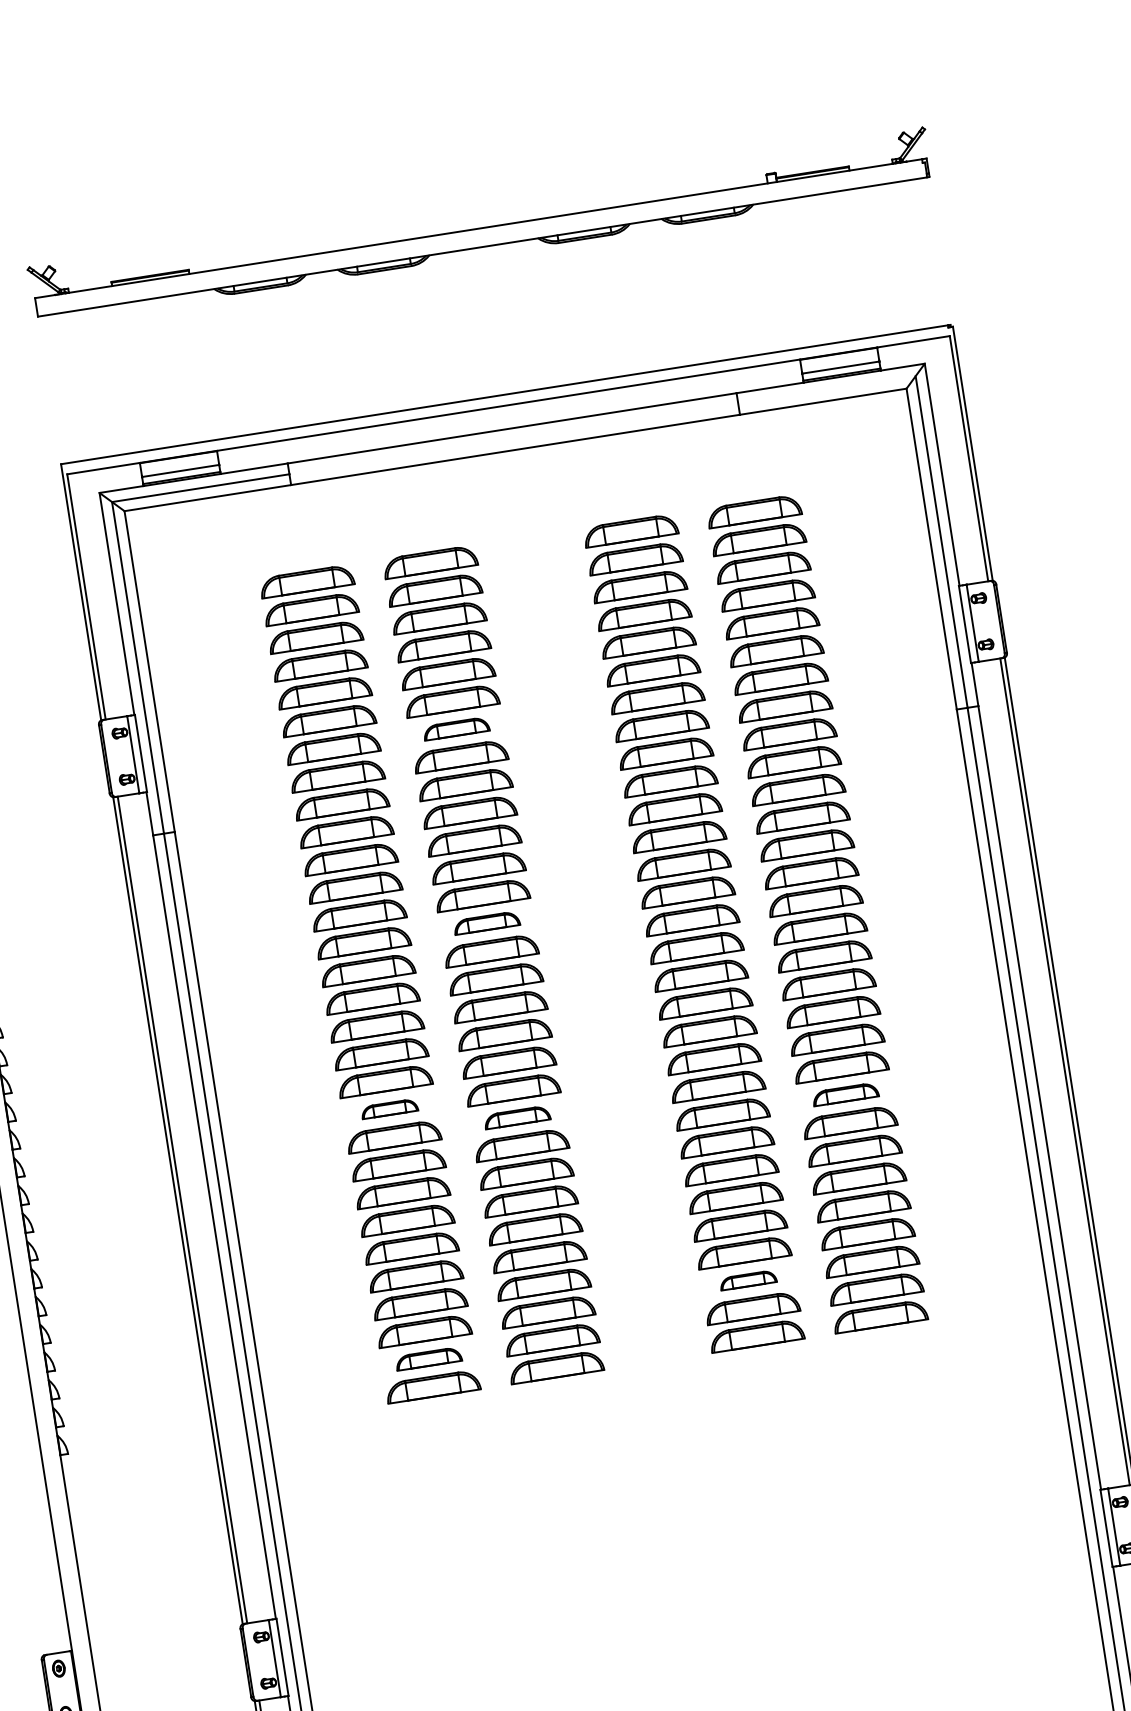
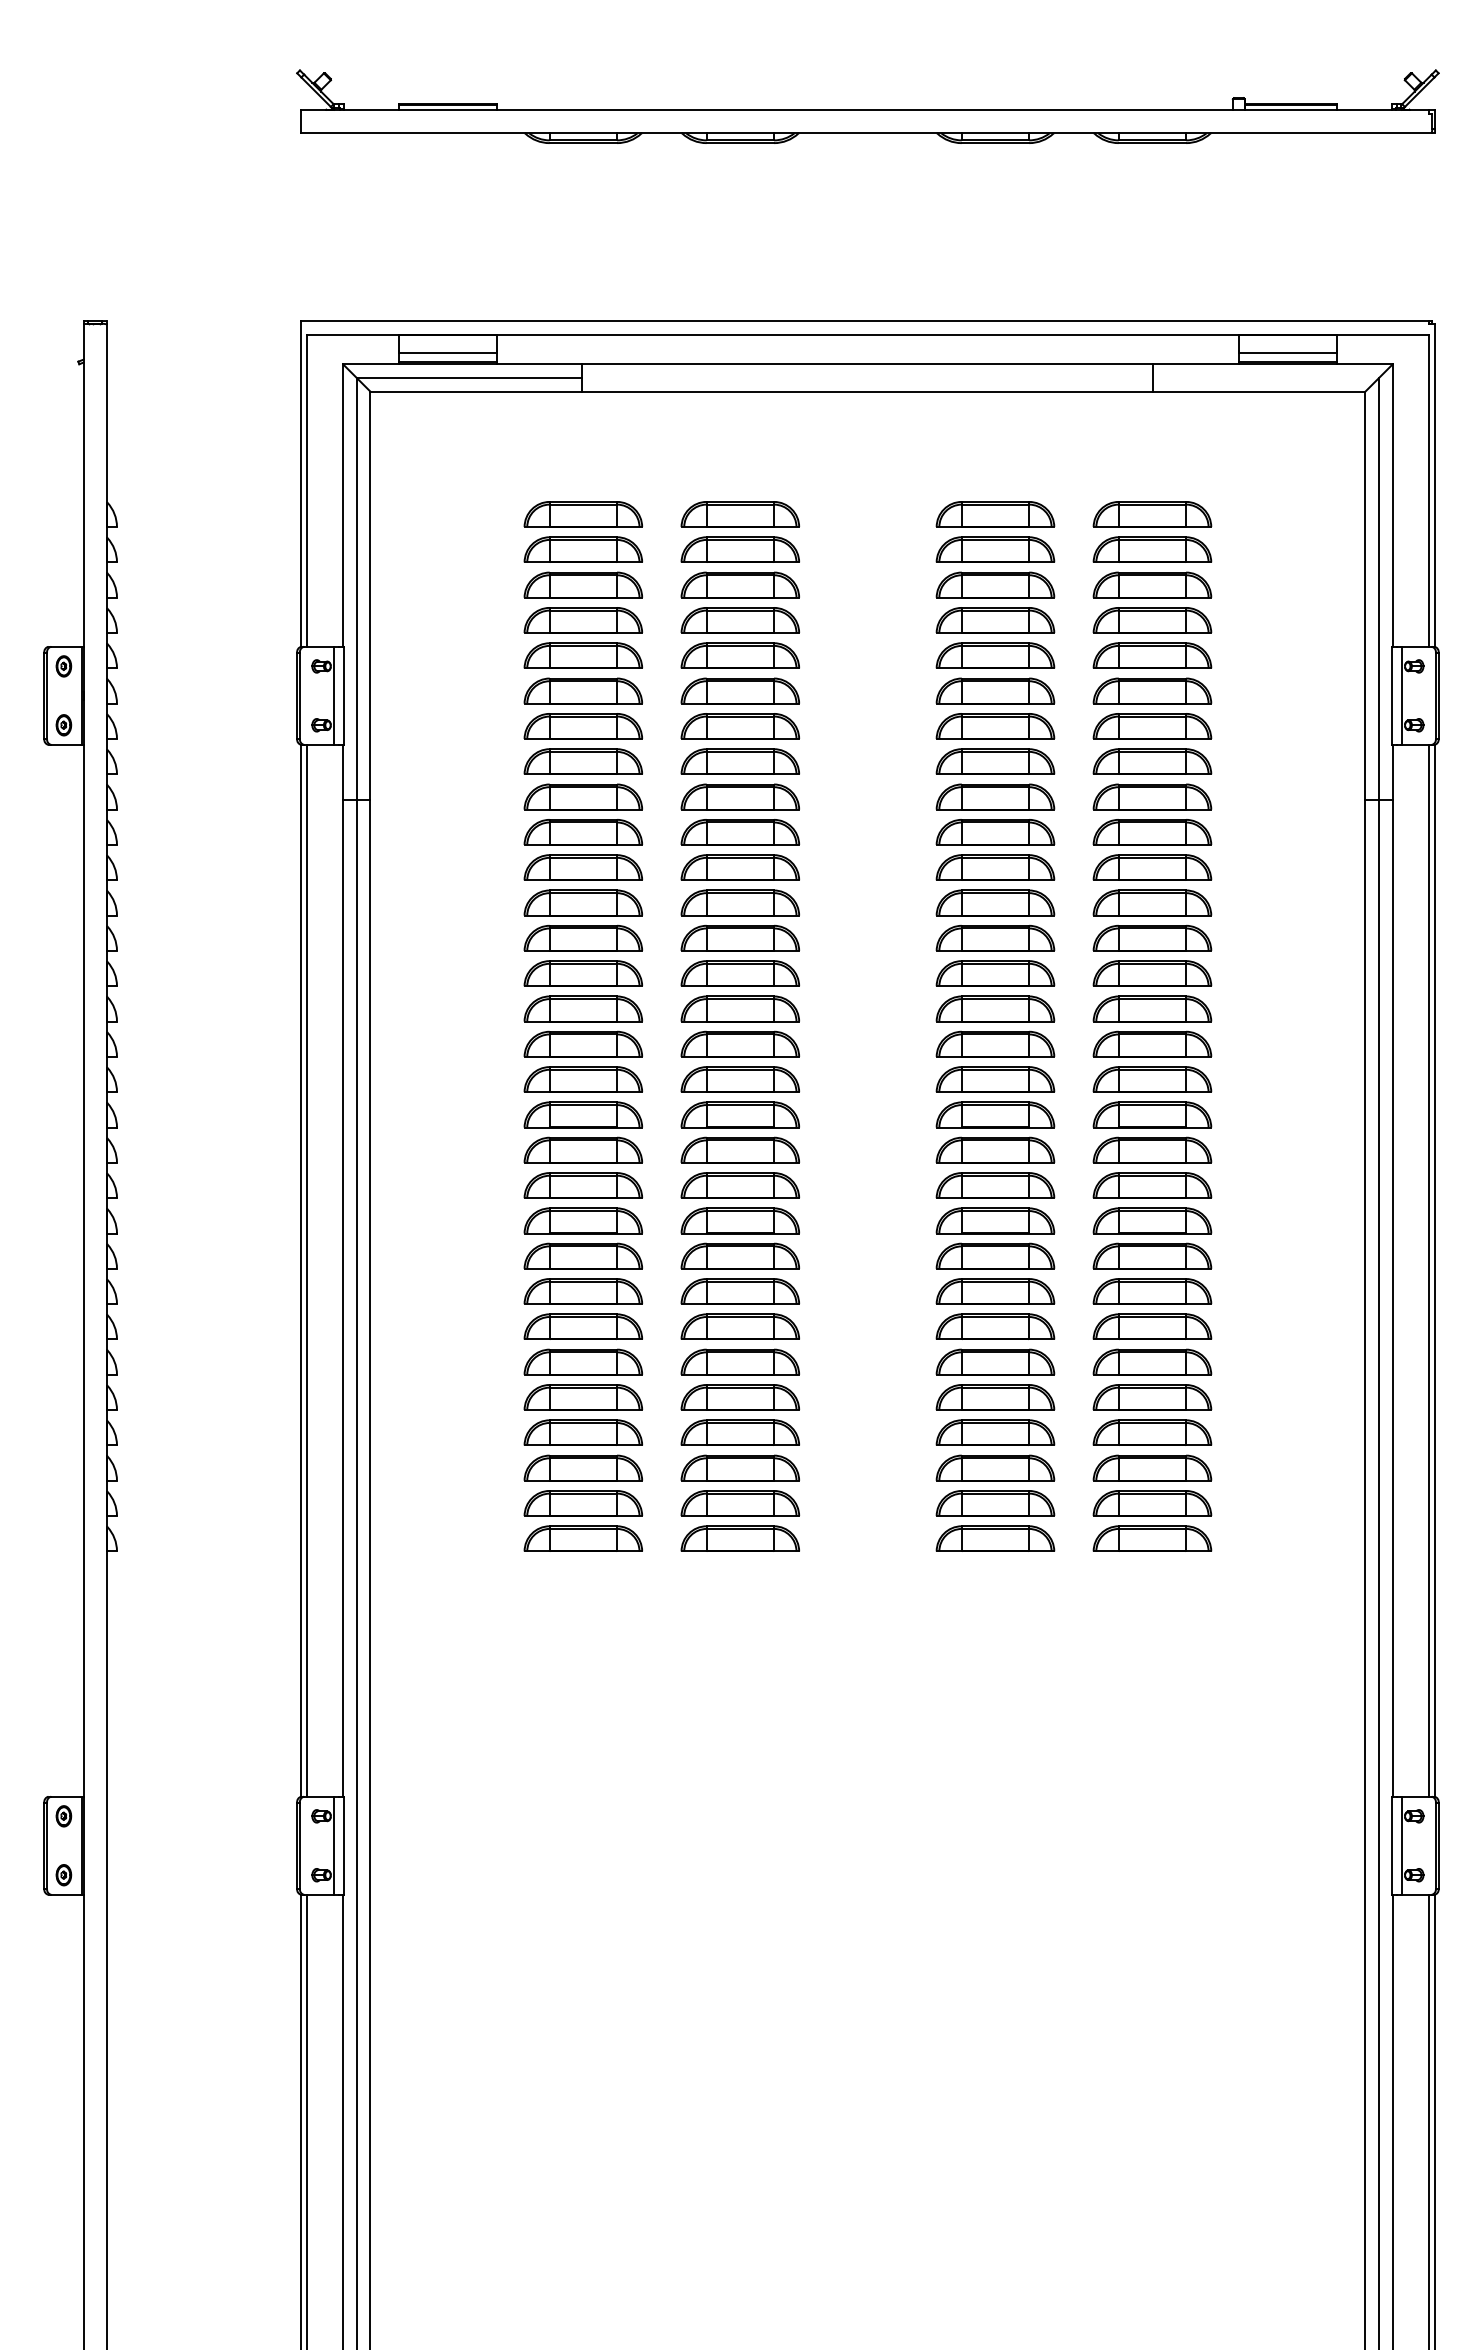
part: (455, 728) -> (739, 726), size x1.43
part: (486, 923) -> (739, 973), size x1.43
part: (845, 1093) -> (1152, 1255), size x1.43
part: (389, 1108) -> (583, 1185), size x1.67
part: (516, 1117) -> (739, 1220), size x1.43
part: (748, 1279) -> (995, 1467), size x1.67
part: (428, 1358) -> (583, 1503), size x1.43

